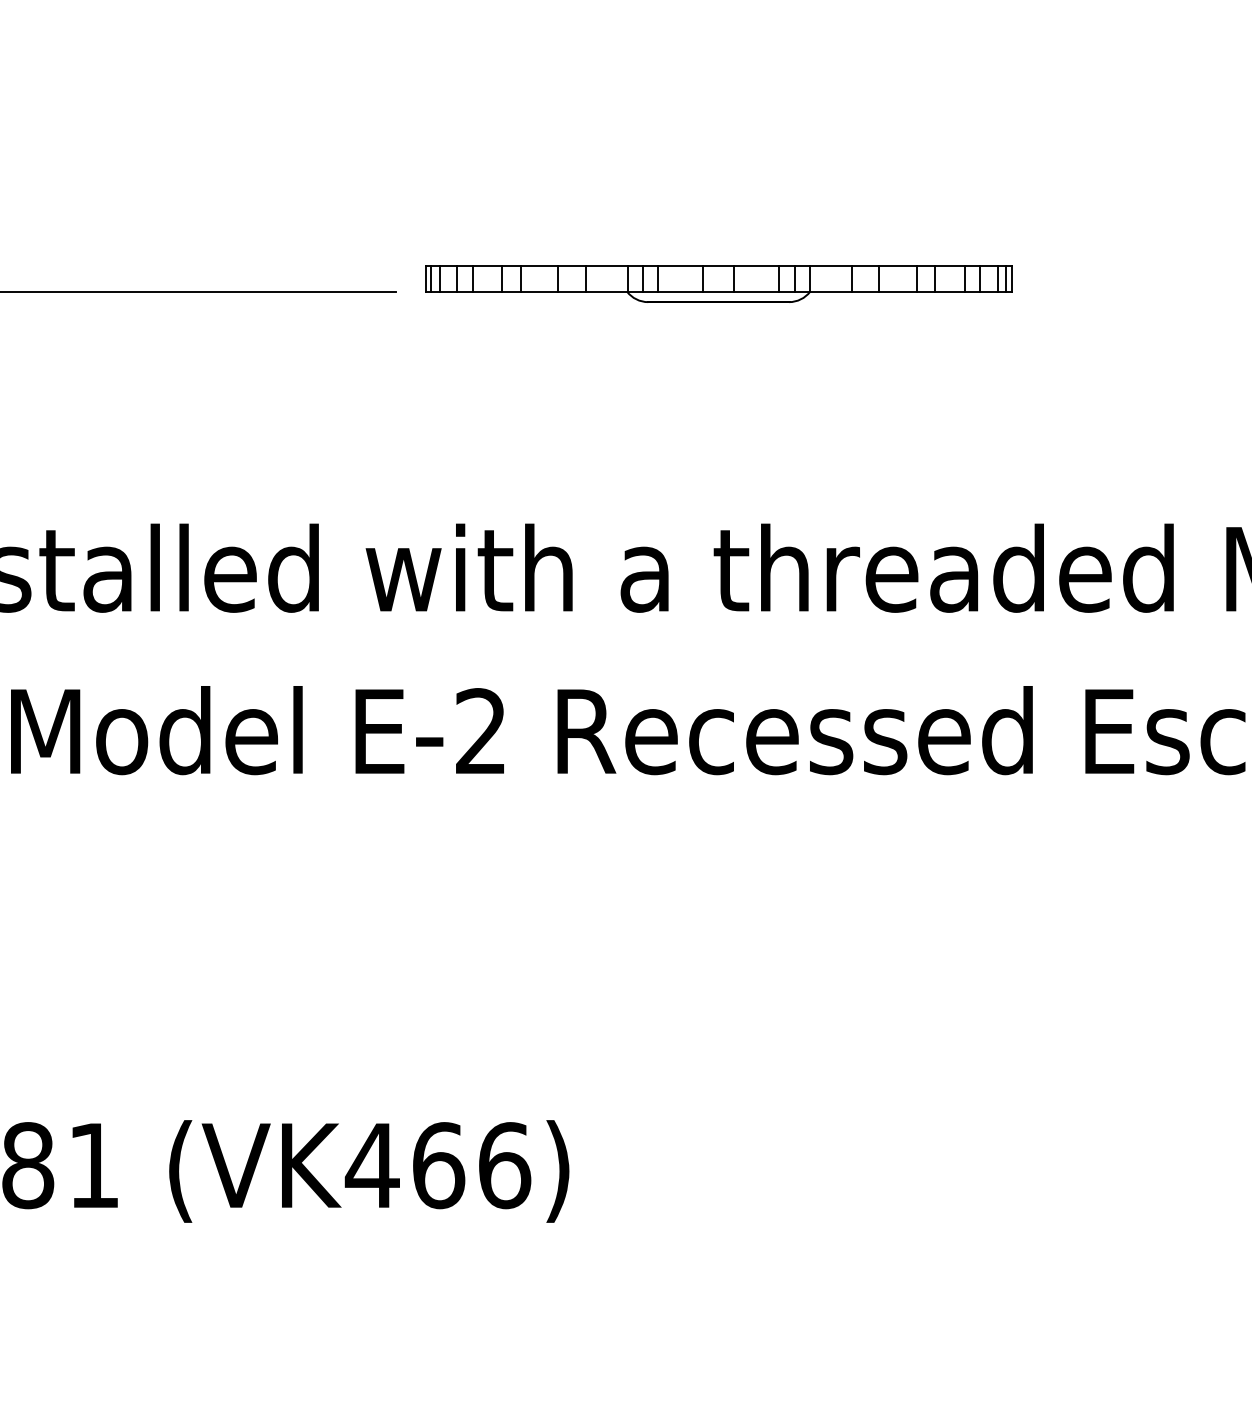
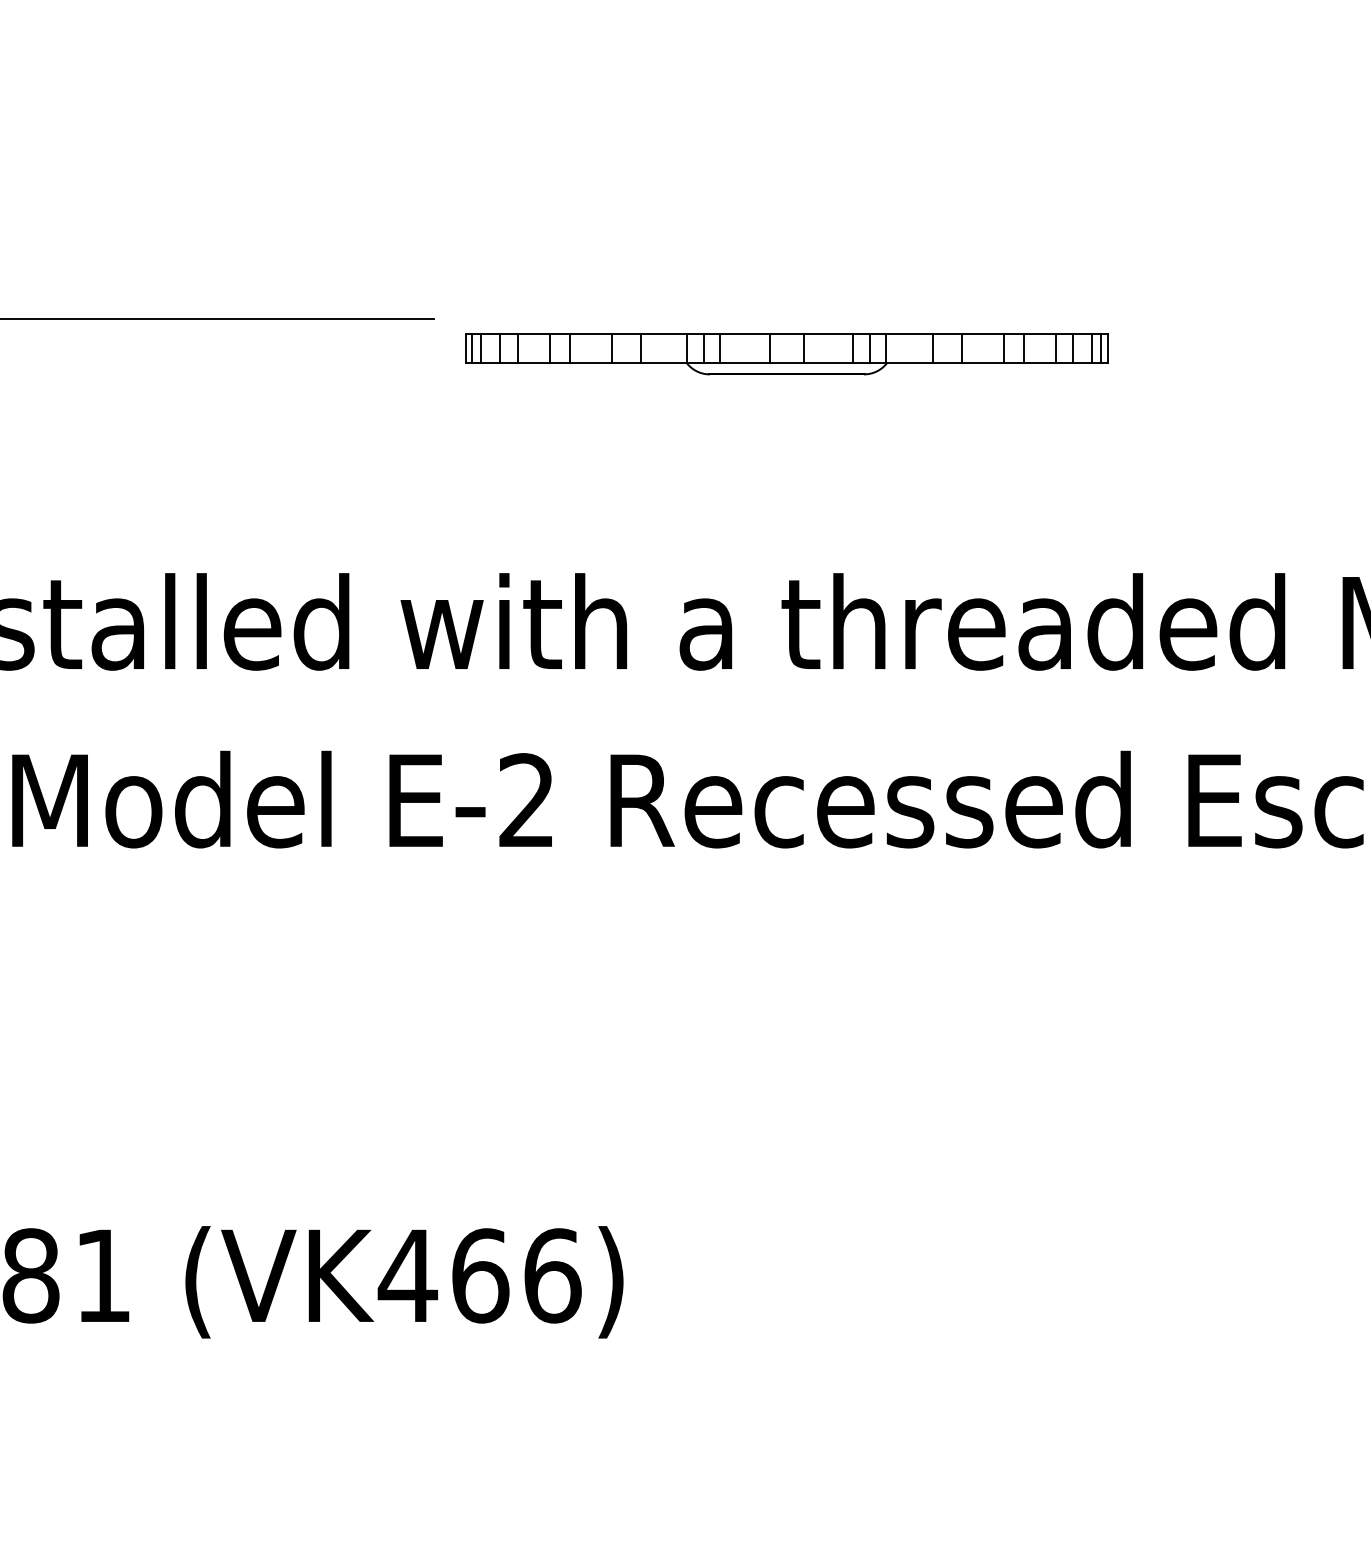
part: (718, 283) -> (786, 354), moved

